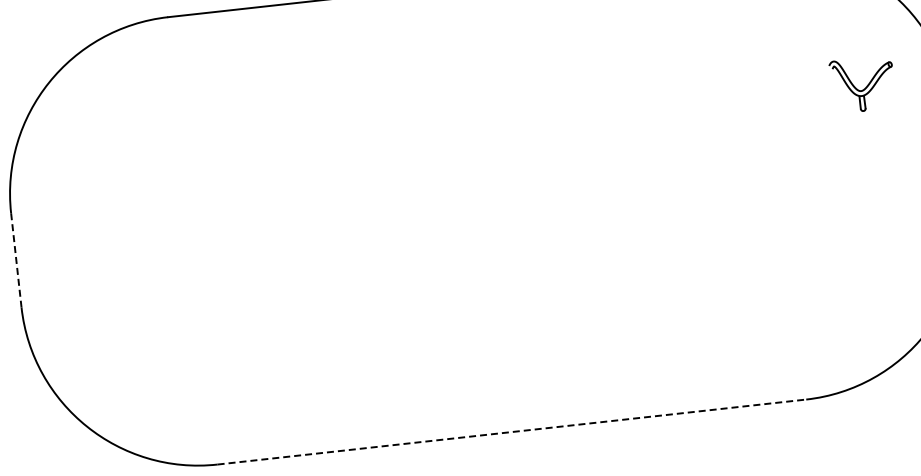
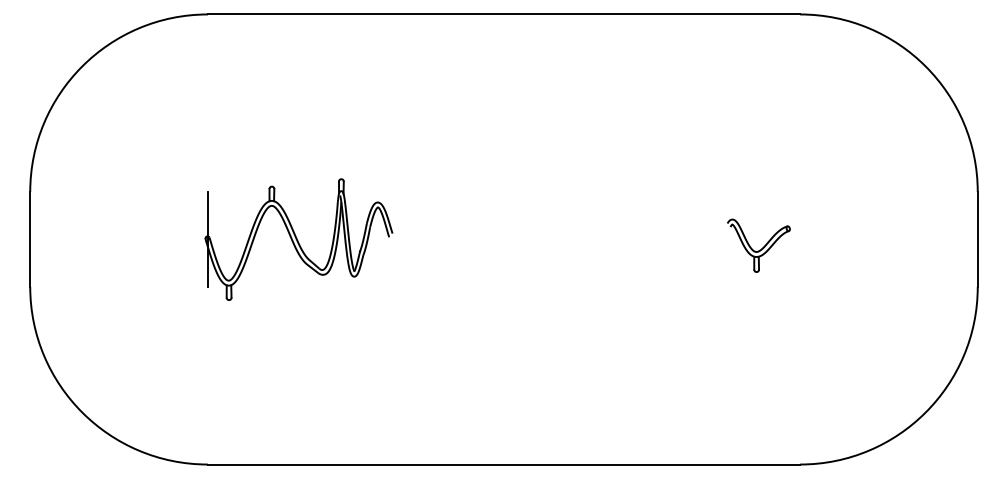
part: (862, 84) -> (758, 245), moved
part: (282, 230) -> (298, 239), added
line: (16, 260) -> (30, 239), dashed -> solid
line: (512, 431) -> (504, 464), dashed -> solid

